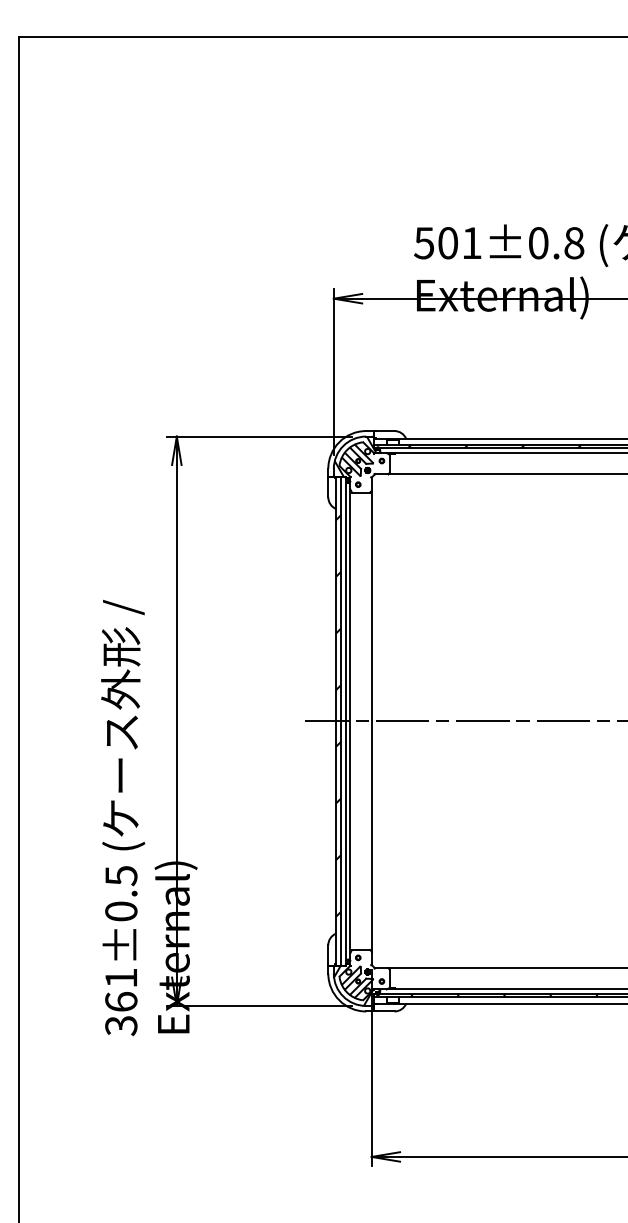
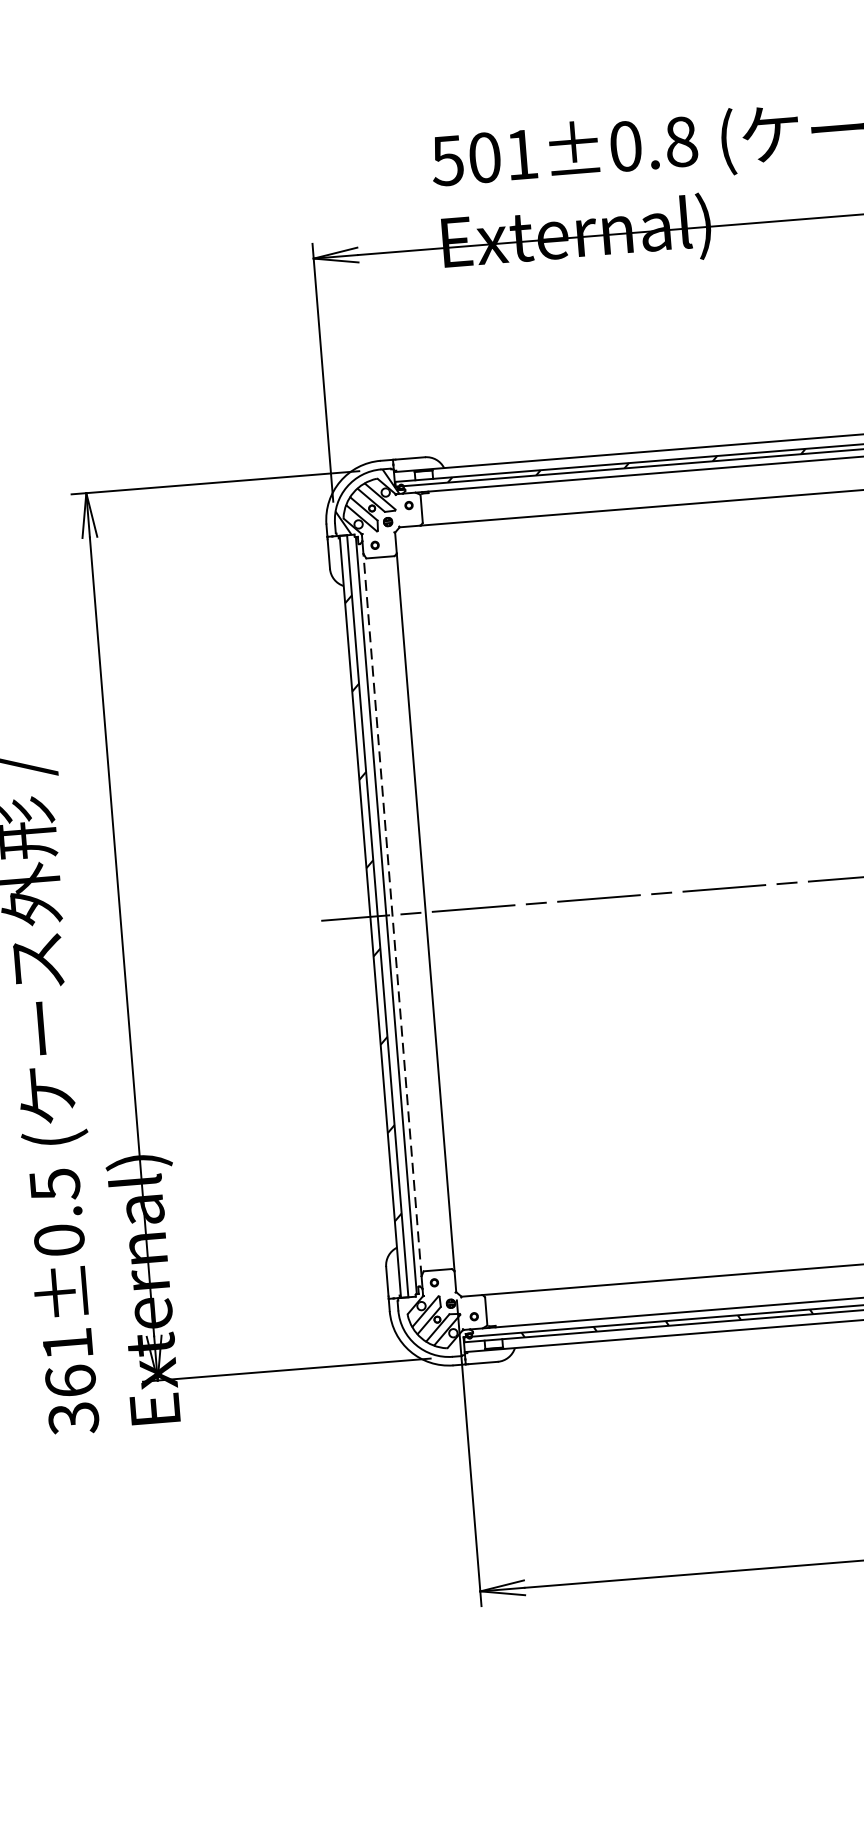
line: (350, 721) -> (392, 915), solid -> dashed
hatch: (353, 985) -> (430, 1326), removed

